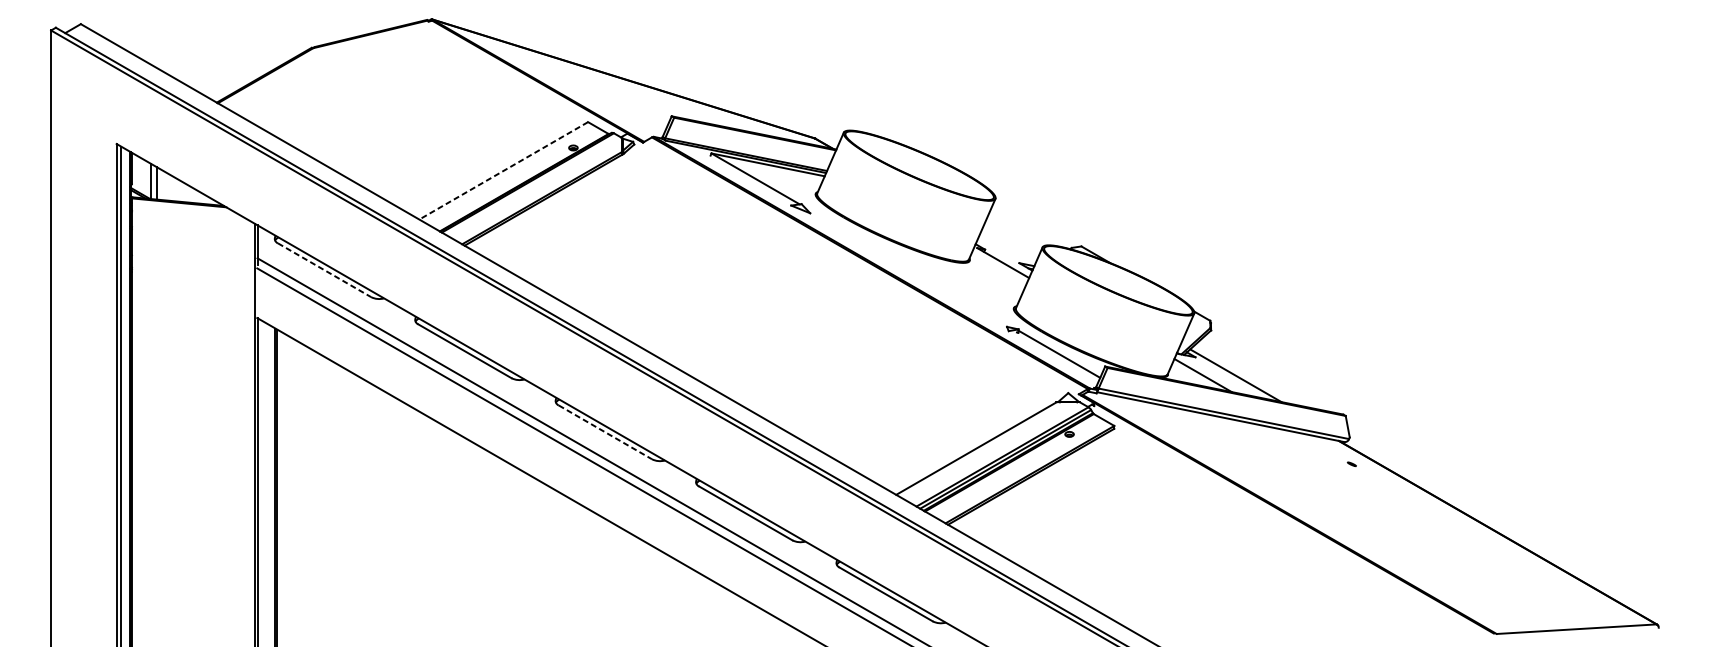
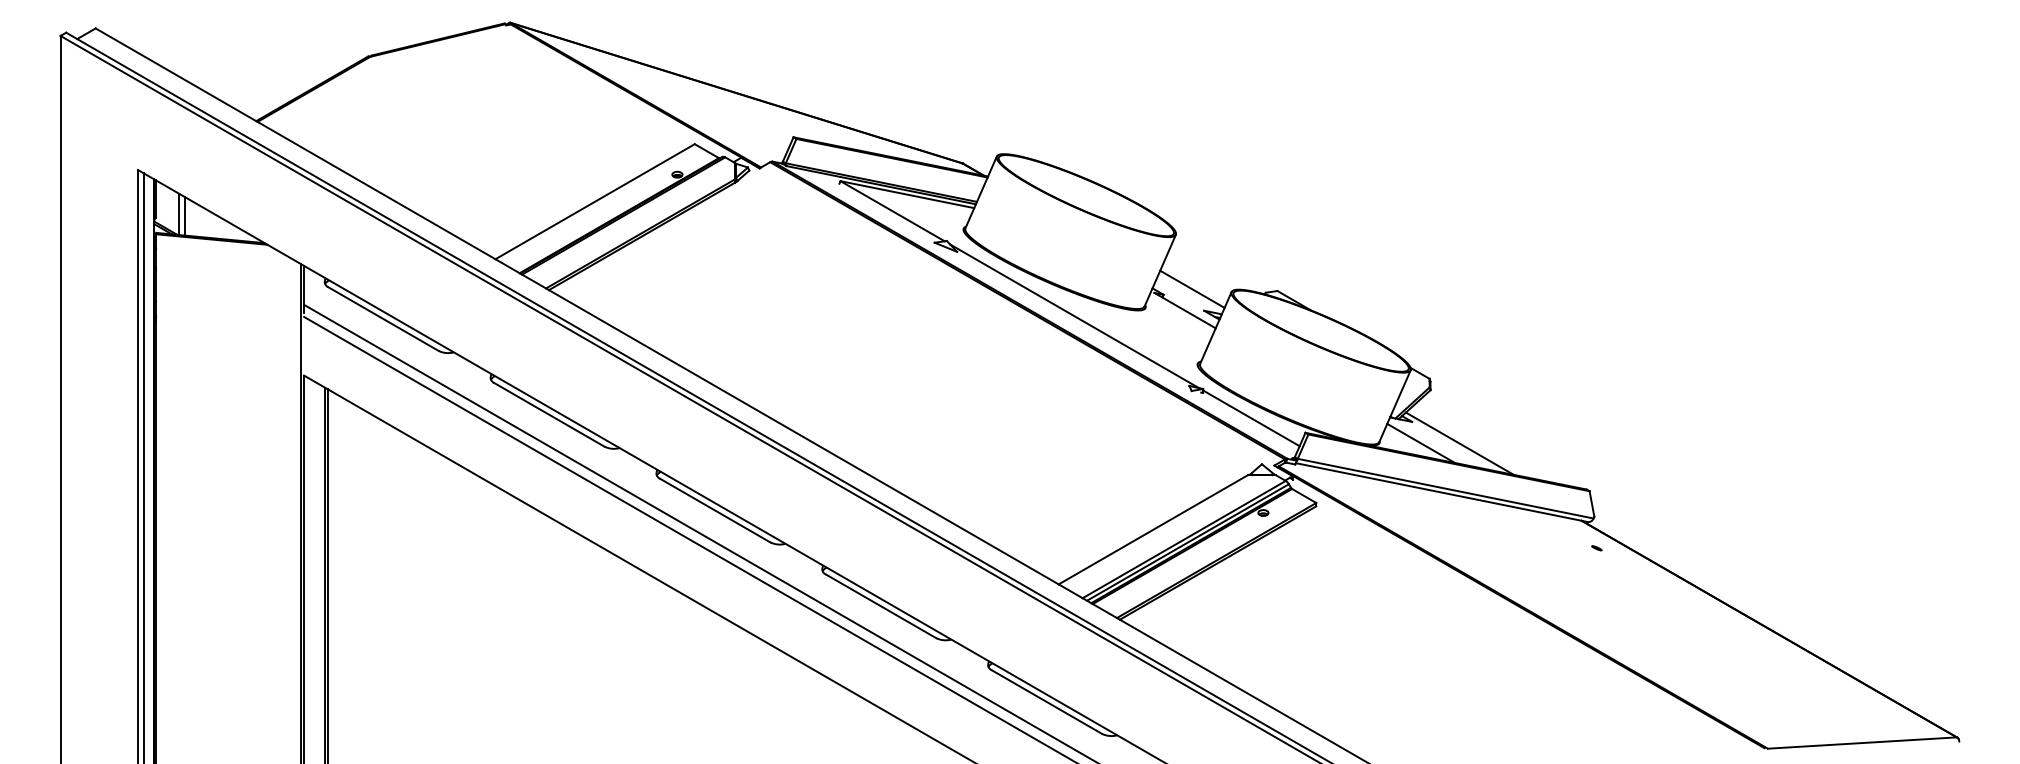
line: (503, 170) -> (594, 201), dashed -> solid
line: (1009, 244) -> (1192, 288), added
line: (909, 268) -> (1074, 316), added
line: (324, 270) -> (383, 319), dashed -> solid
line: (605, 432) -> (715, 510), dashed -> solid

